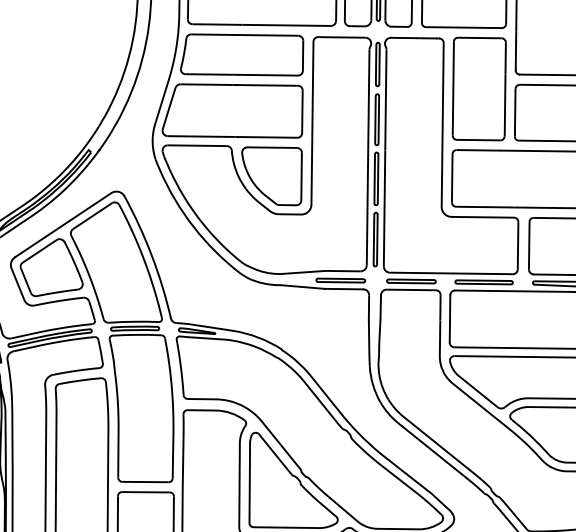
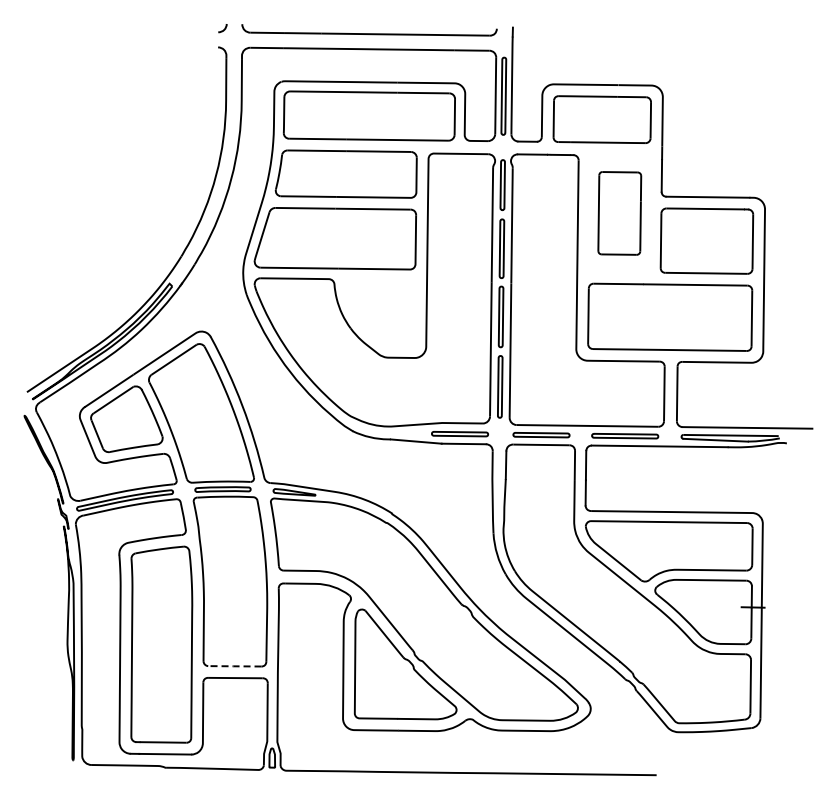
part: (479, 89) -> (619, 213), size x0.7
part: (271, 175) -> (380, 313), removed
line: (145, 482) -> (234, 666), solid -> dashed

